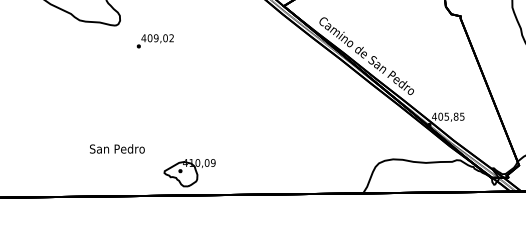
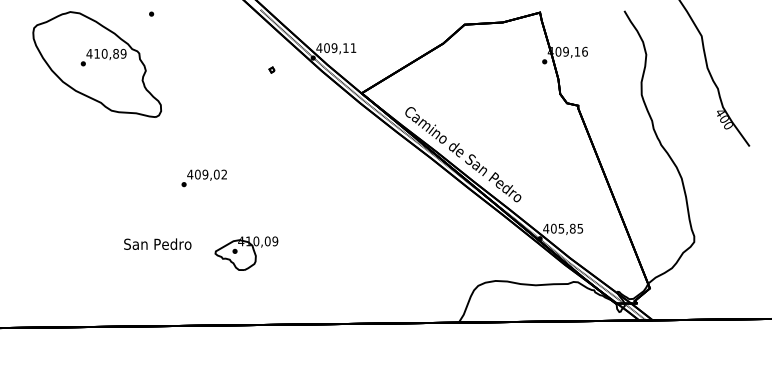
text: (154, 41) -> (203, 178), moved
text: (117, 148) -> (157, 243), moved
part: (189, 172) -> (246, 253), moved

